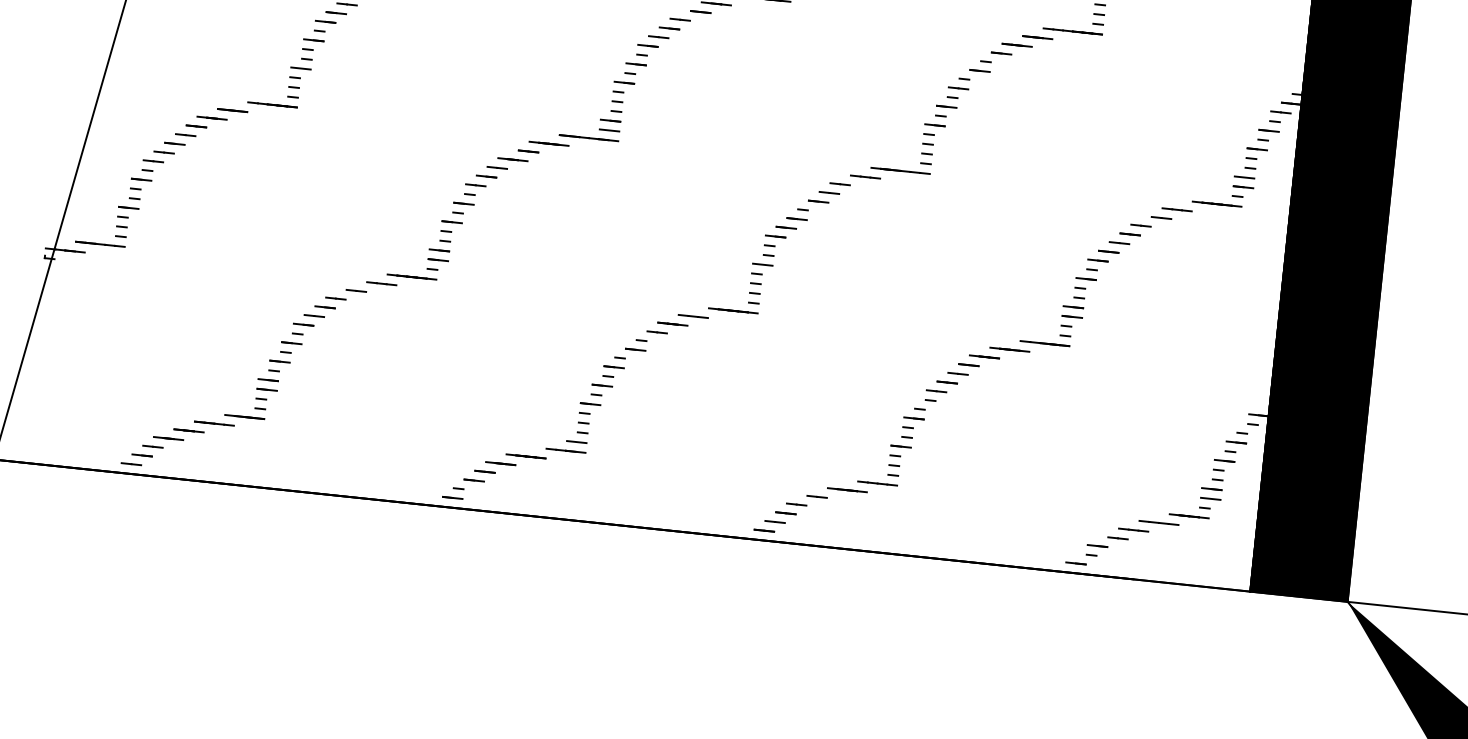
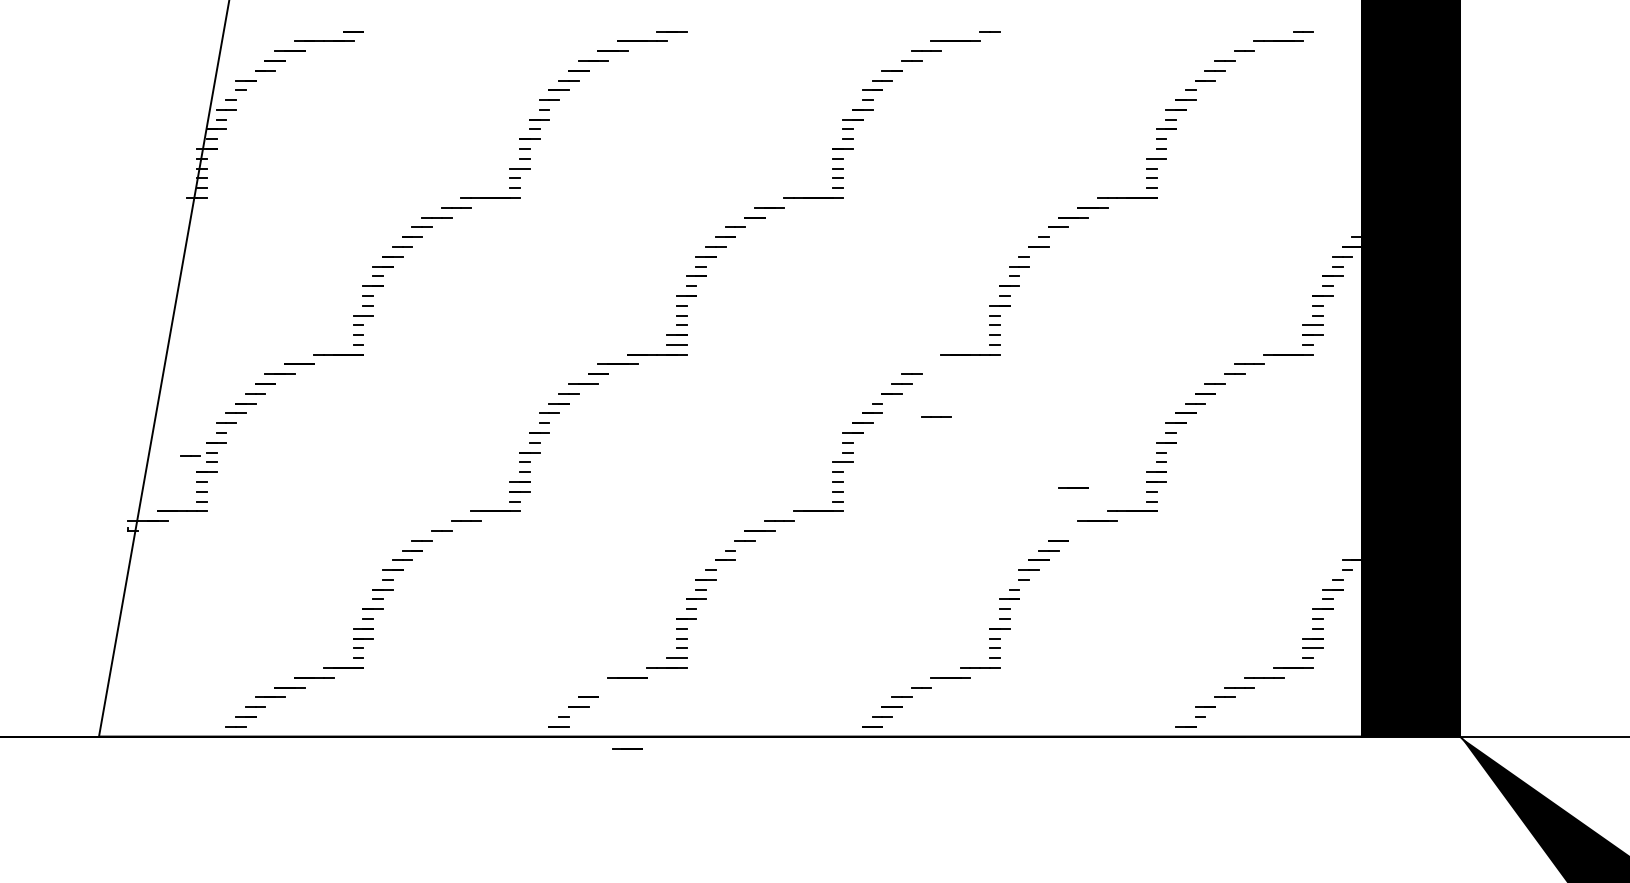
line: (865, 176) -> (936, 416), moved
line: (114, 189) -> (190, 455), added
line: (984, 356) -> (1073, 487), moved
line: (500, 463) -> (627, 748), moved

